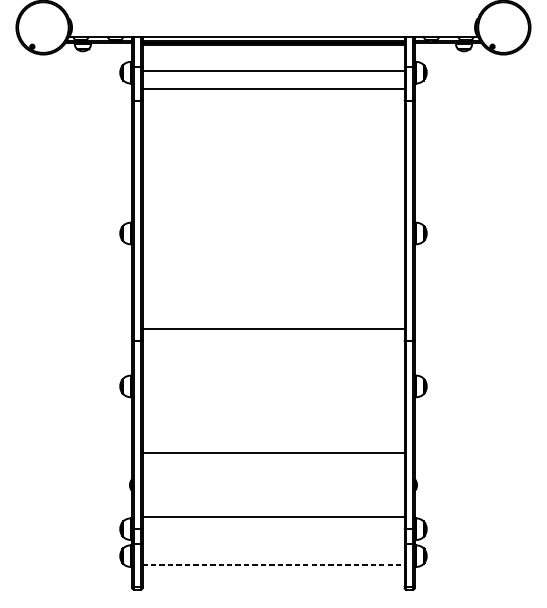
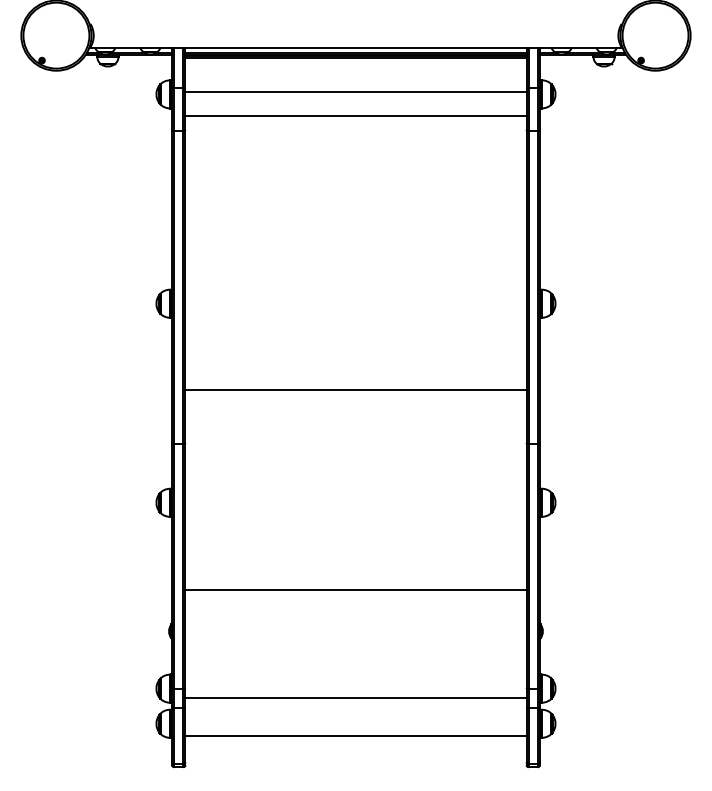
line: (273, 328) -> (355, 390), moved
line: (273, 516) -> (355, 697), moved
line: (273, 565) -> (356, 735), dashed -> solid

